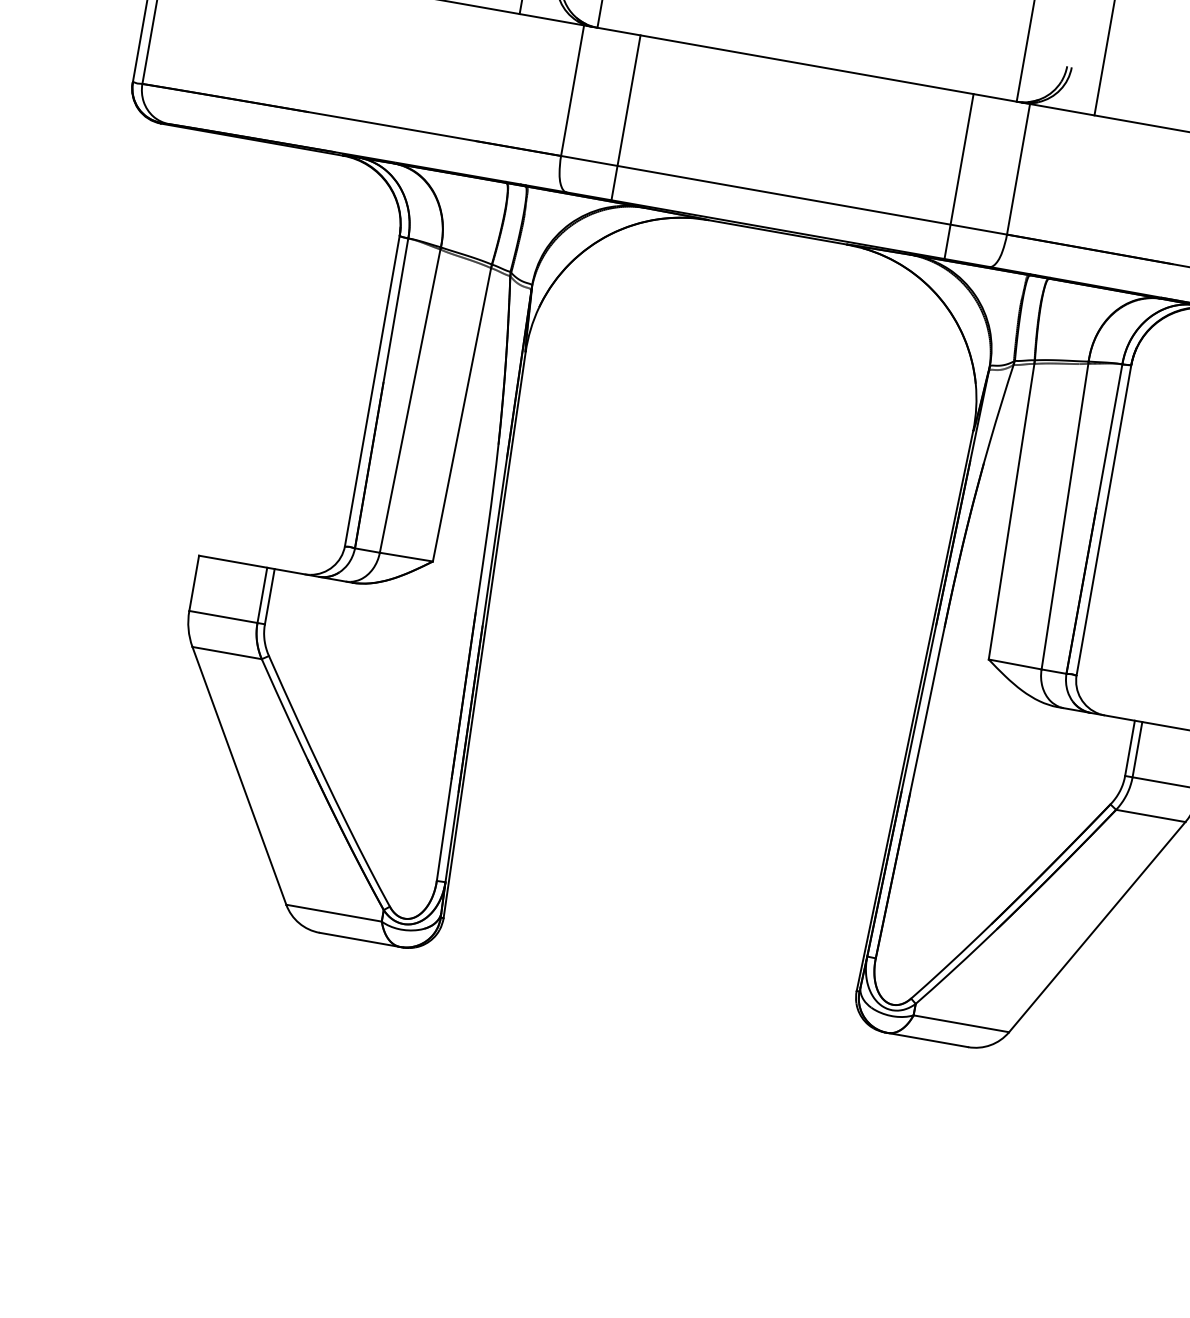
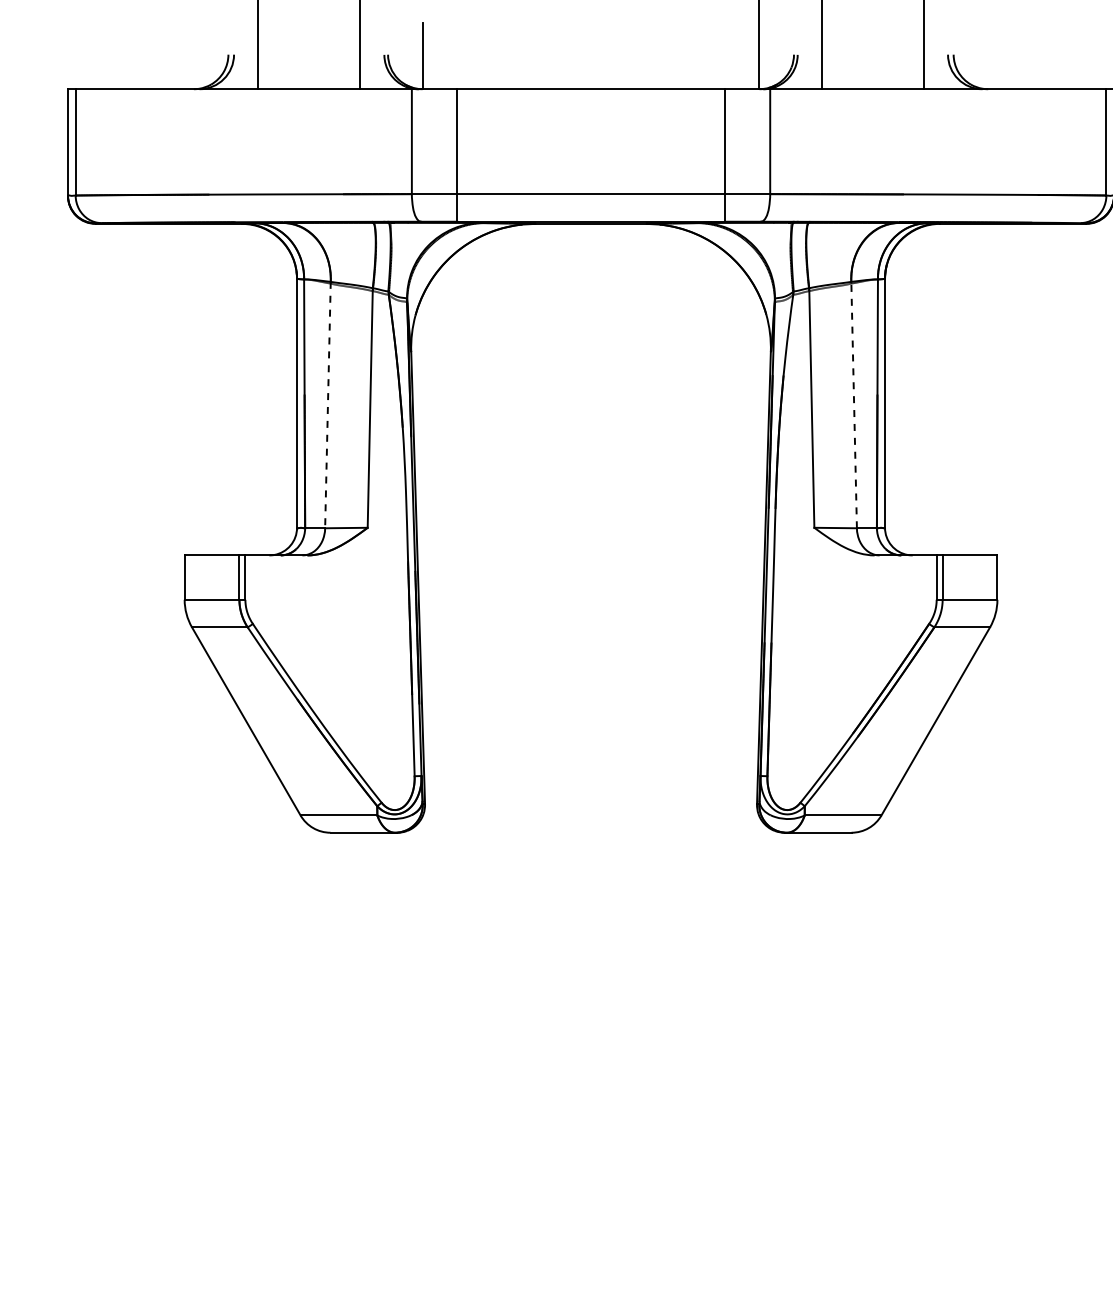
line: (409, 400) -> (327, 405), solid -> dashed
line: (1065, 514) -> (854, 404), solid -> dashed

